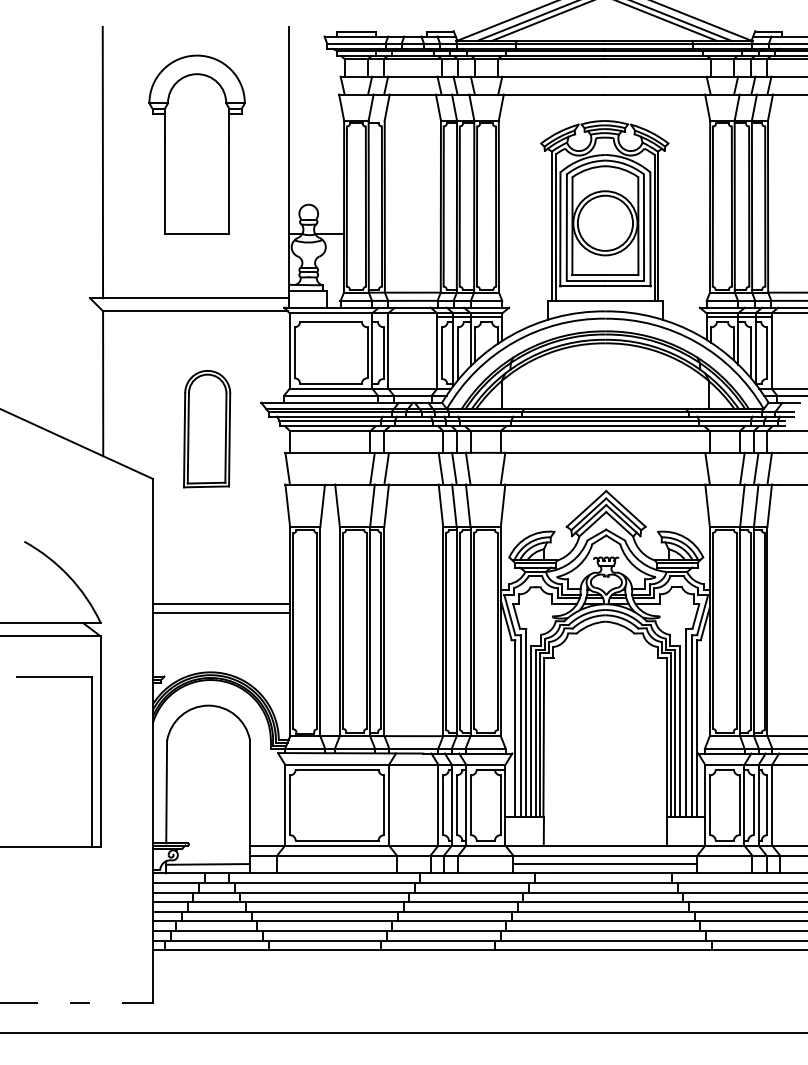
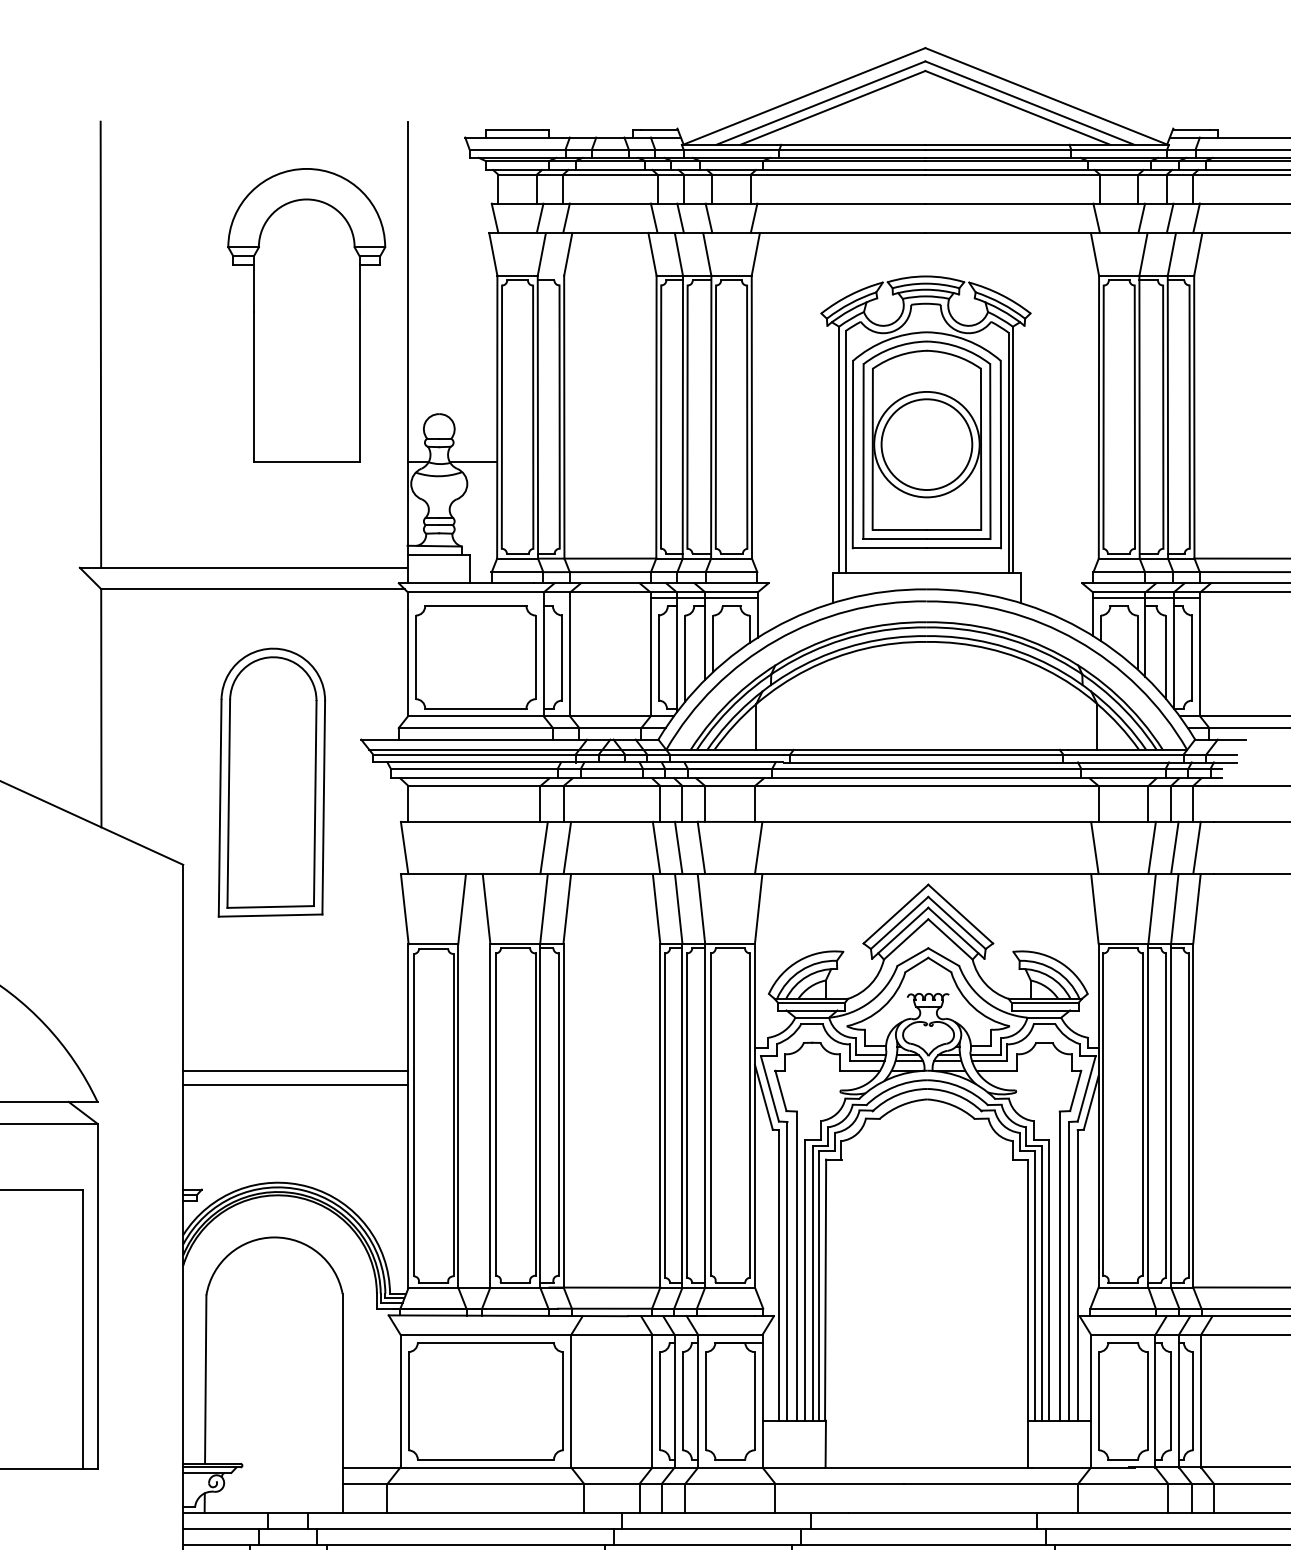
part: (196, 144) -> (305, 315), moved
part: (207, 429) -> (272, 783), size x1.4
line: (605, 863) -> (927, 1496), removed
line: (207, 864) -> (272, 1498), removed

